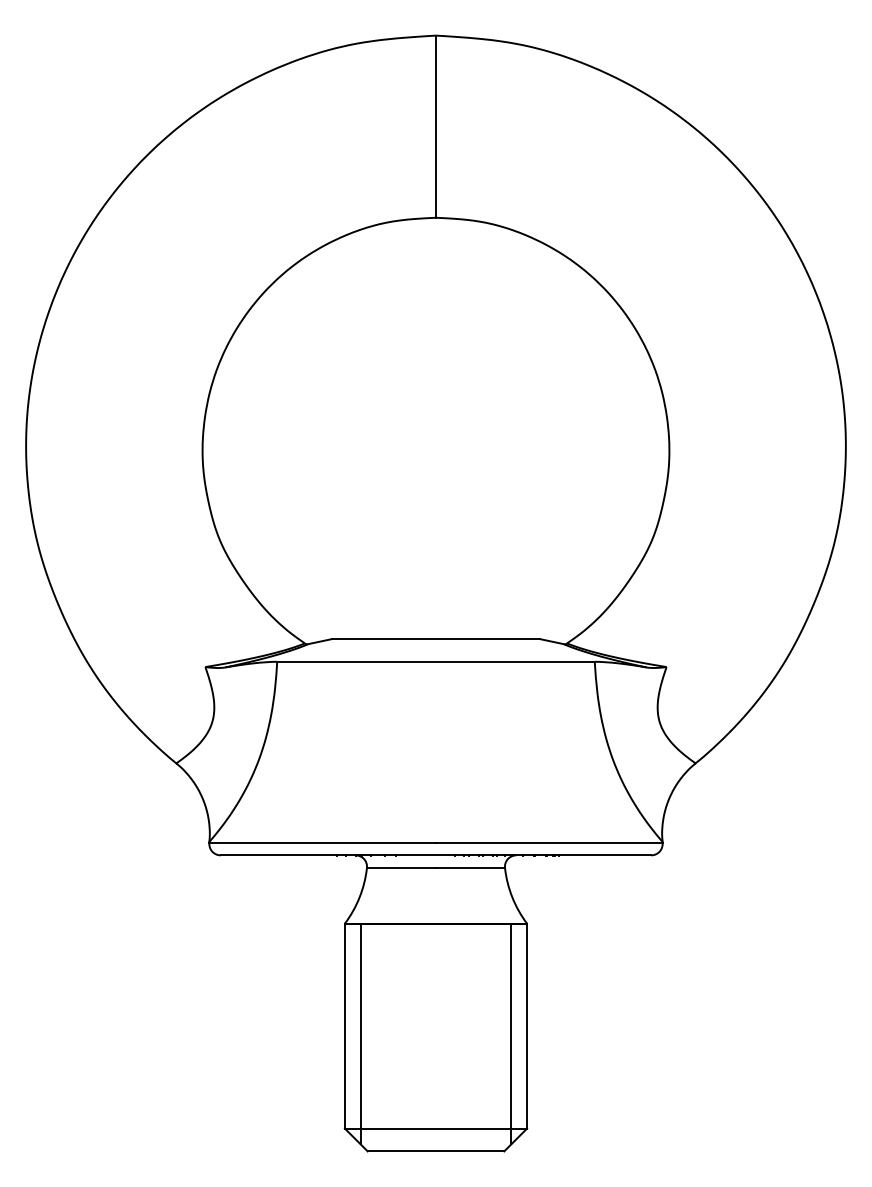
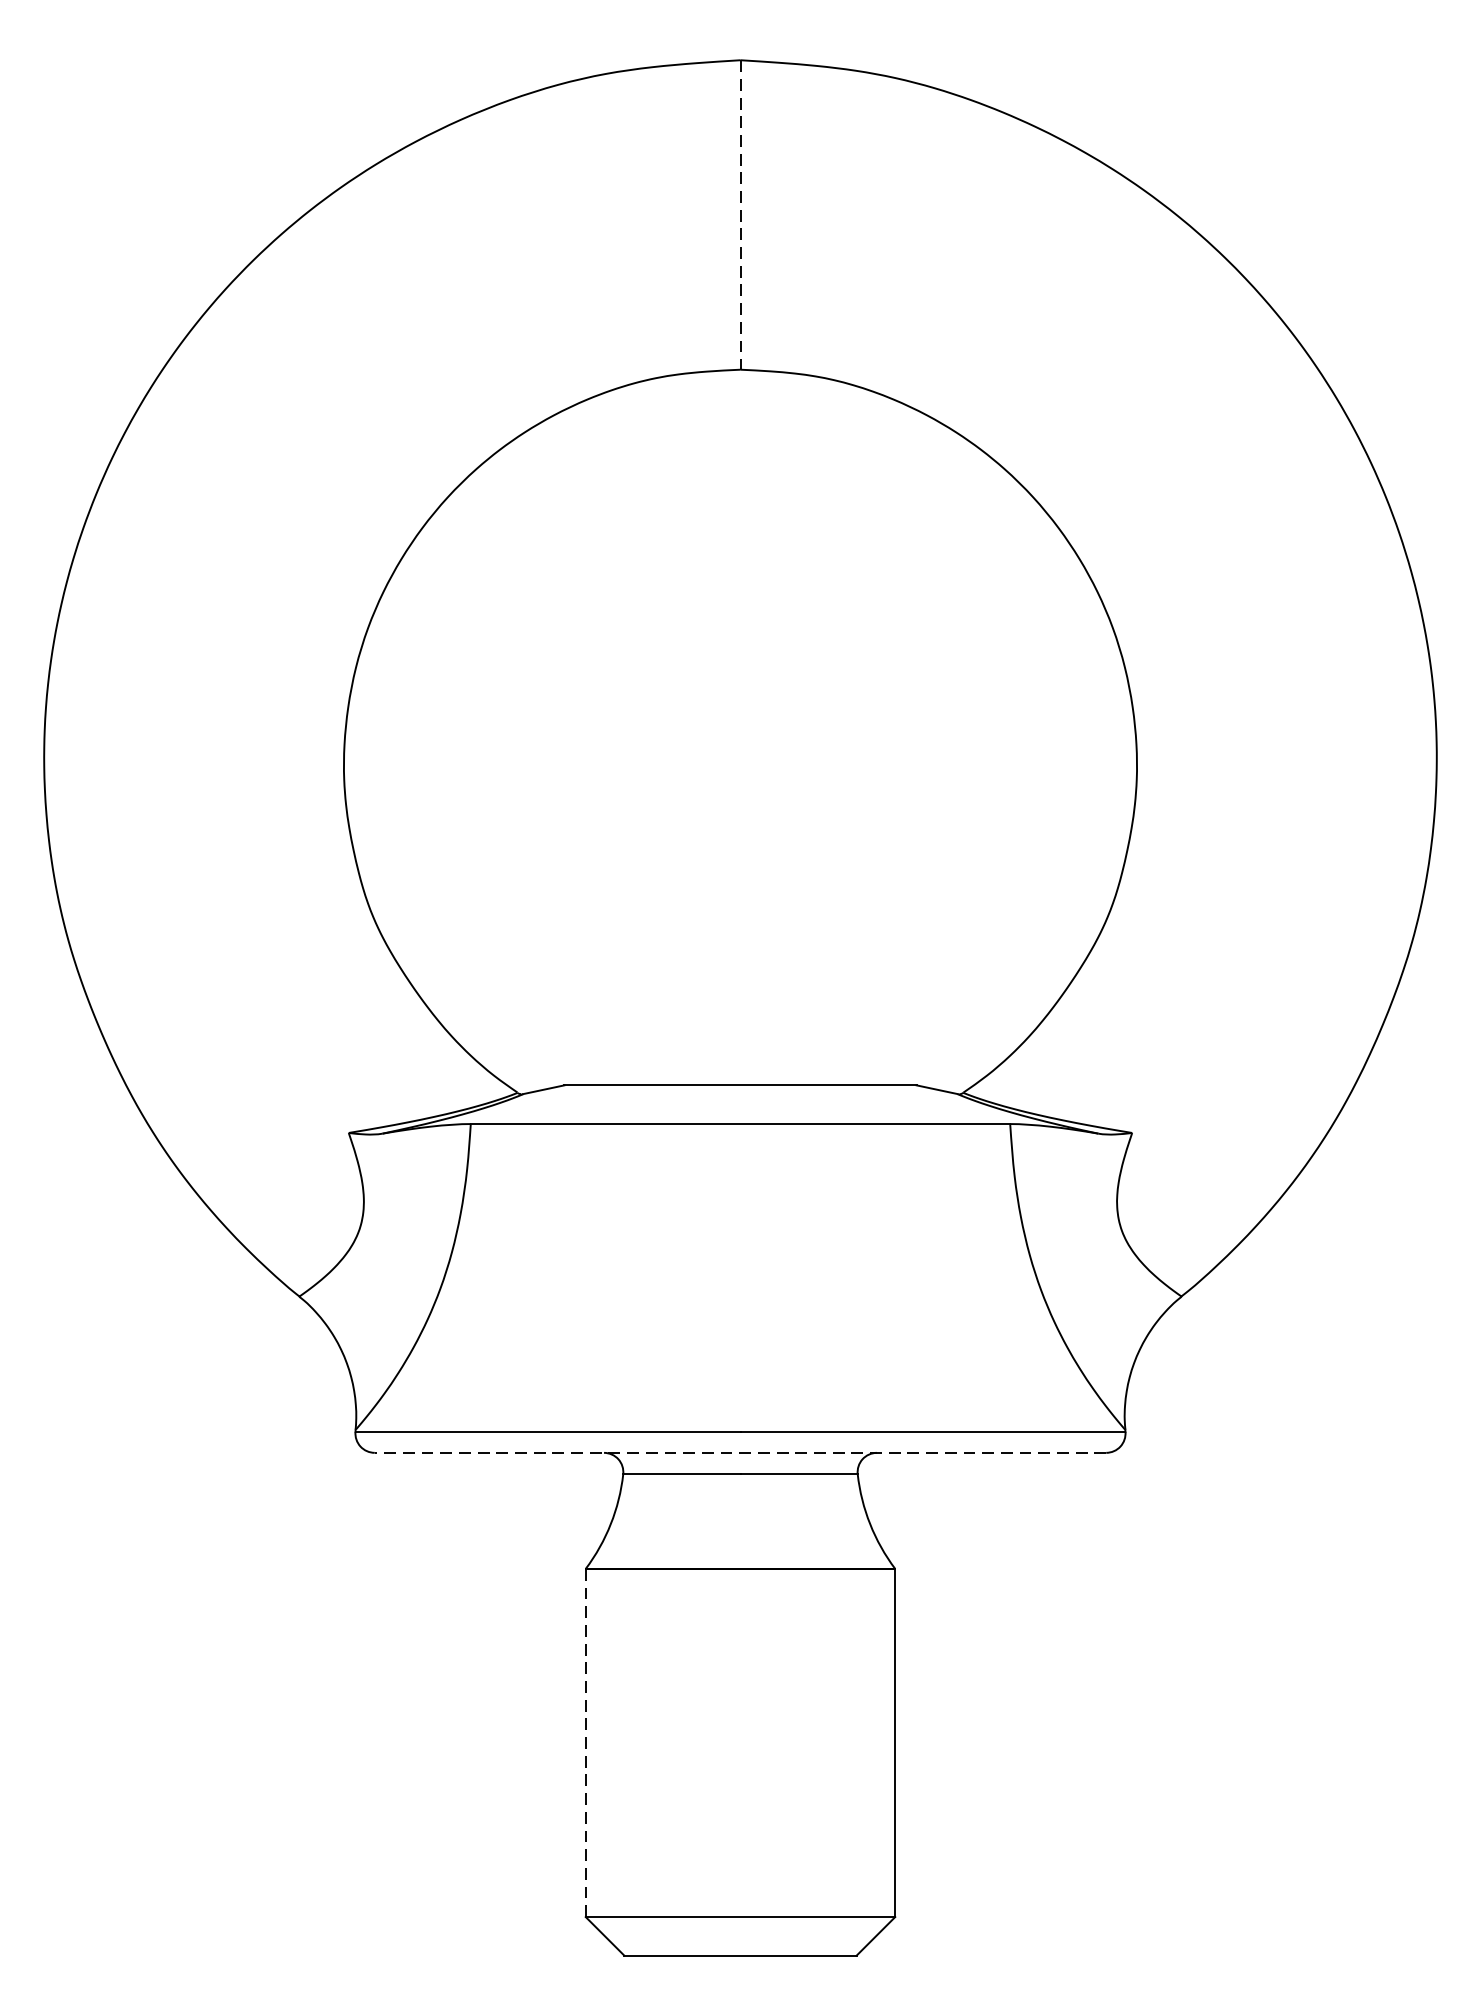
line: (436, 127) -> (741, 216), solid -> dashed
line: (435, 855) -> (739, 1453), solid -> dashed
line: (344, 1026) -> (585, 1743), solid -> dashed
line: (360, 1033) -> (612, 1755), removed
line: (511, 1033) -> (868, 1755), removed

